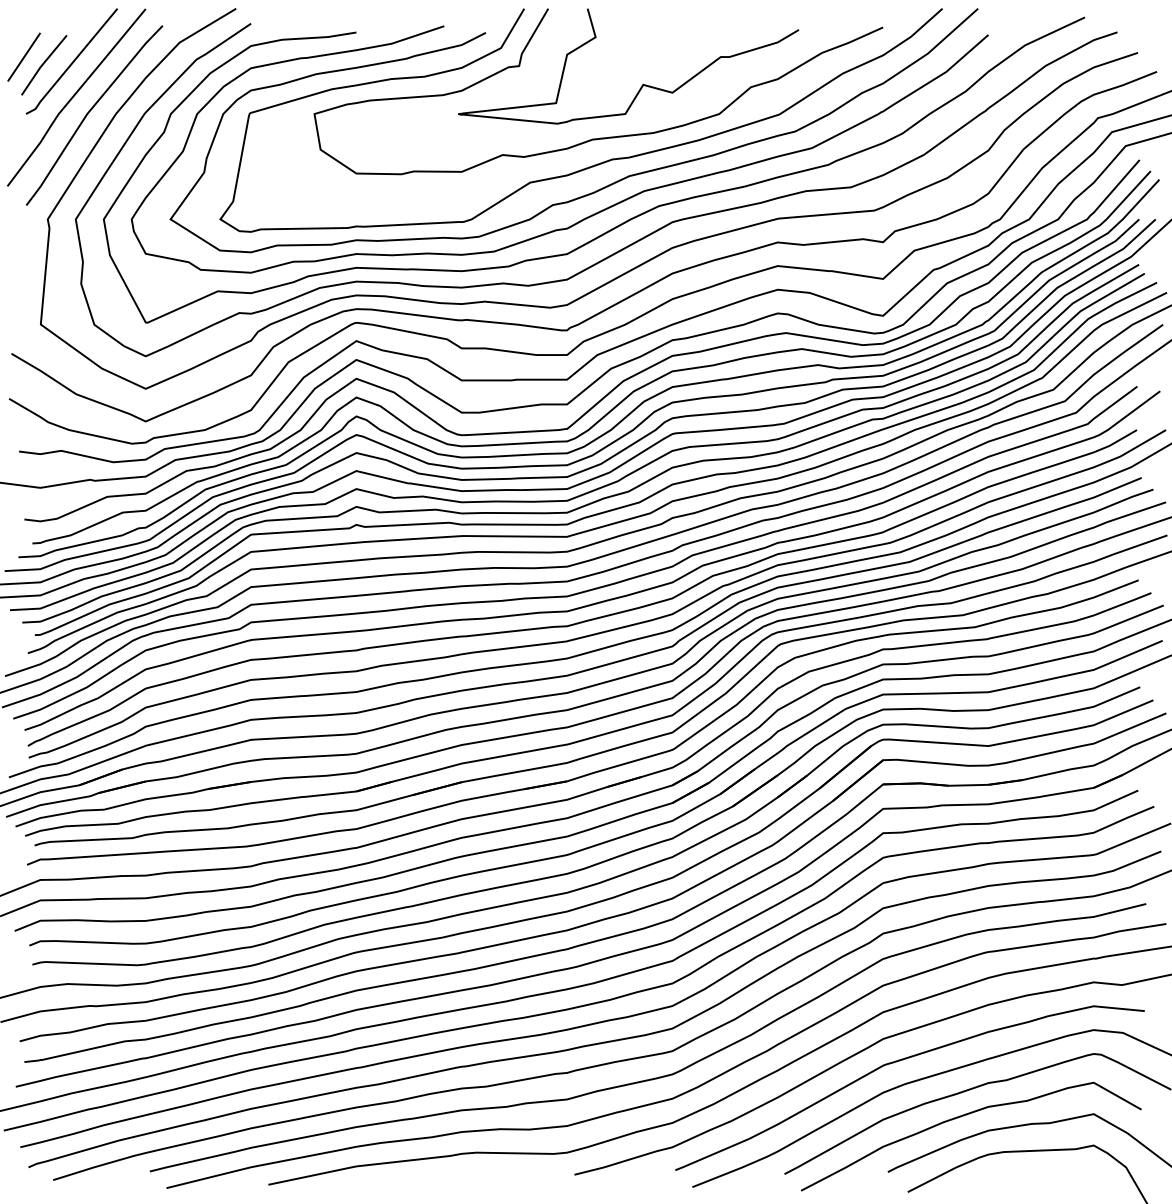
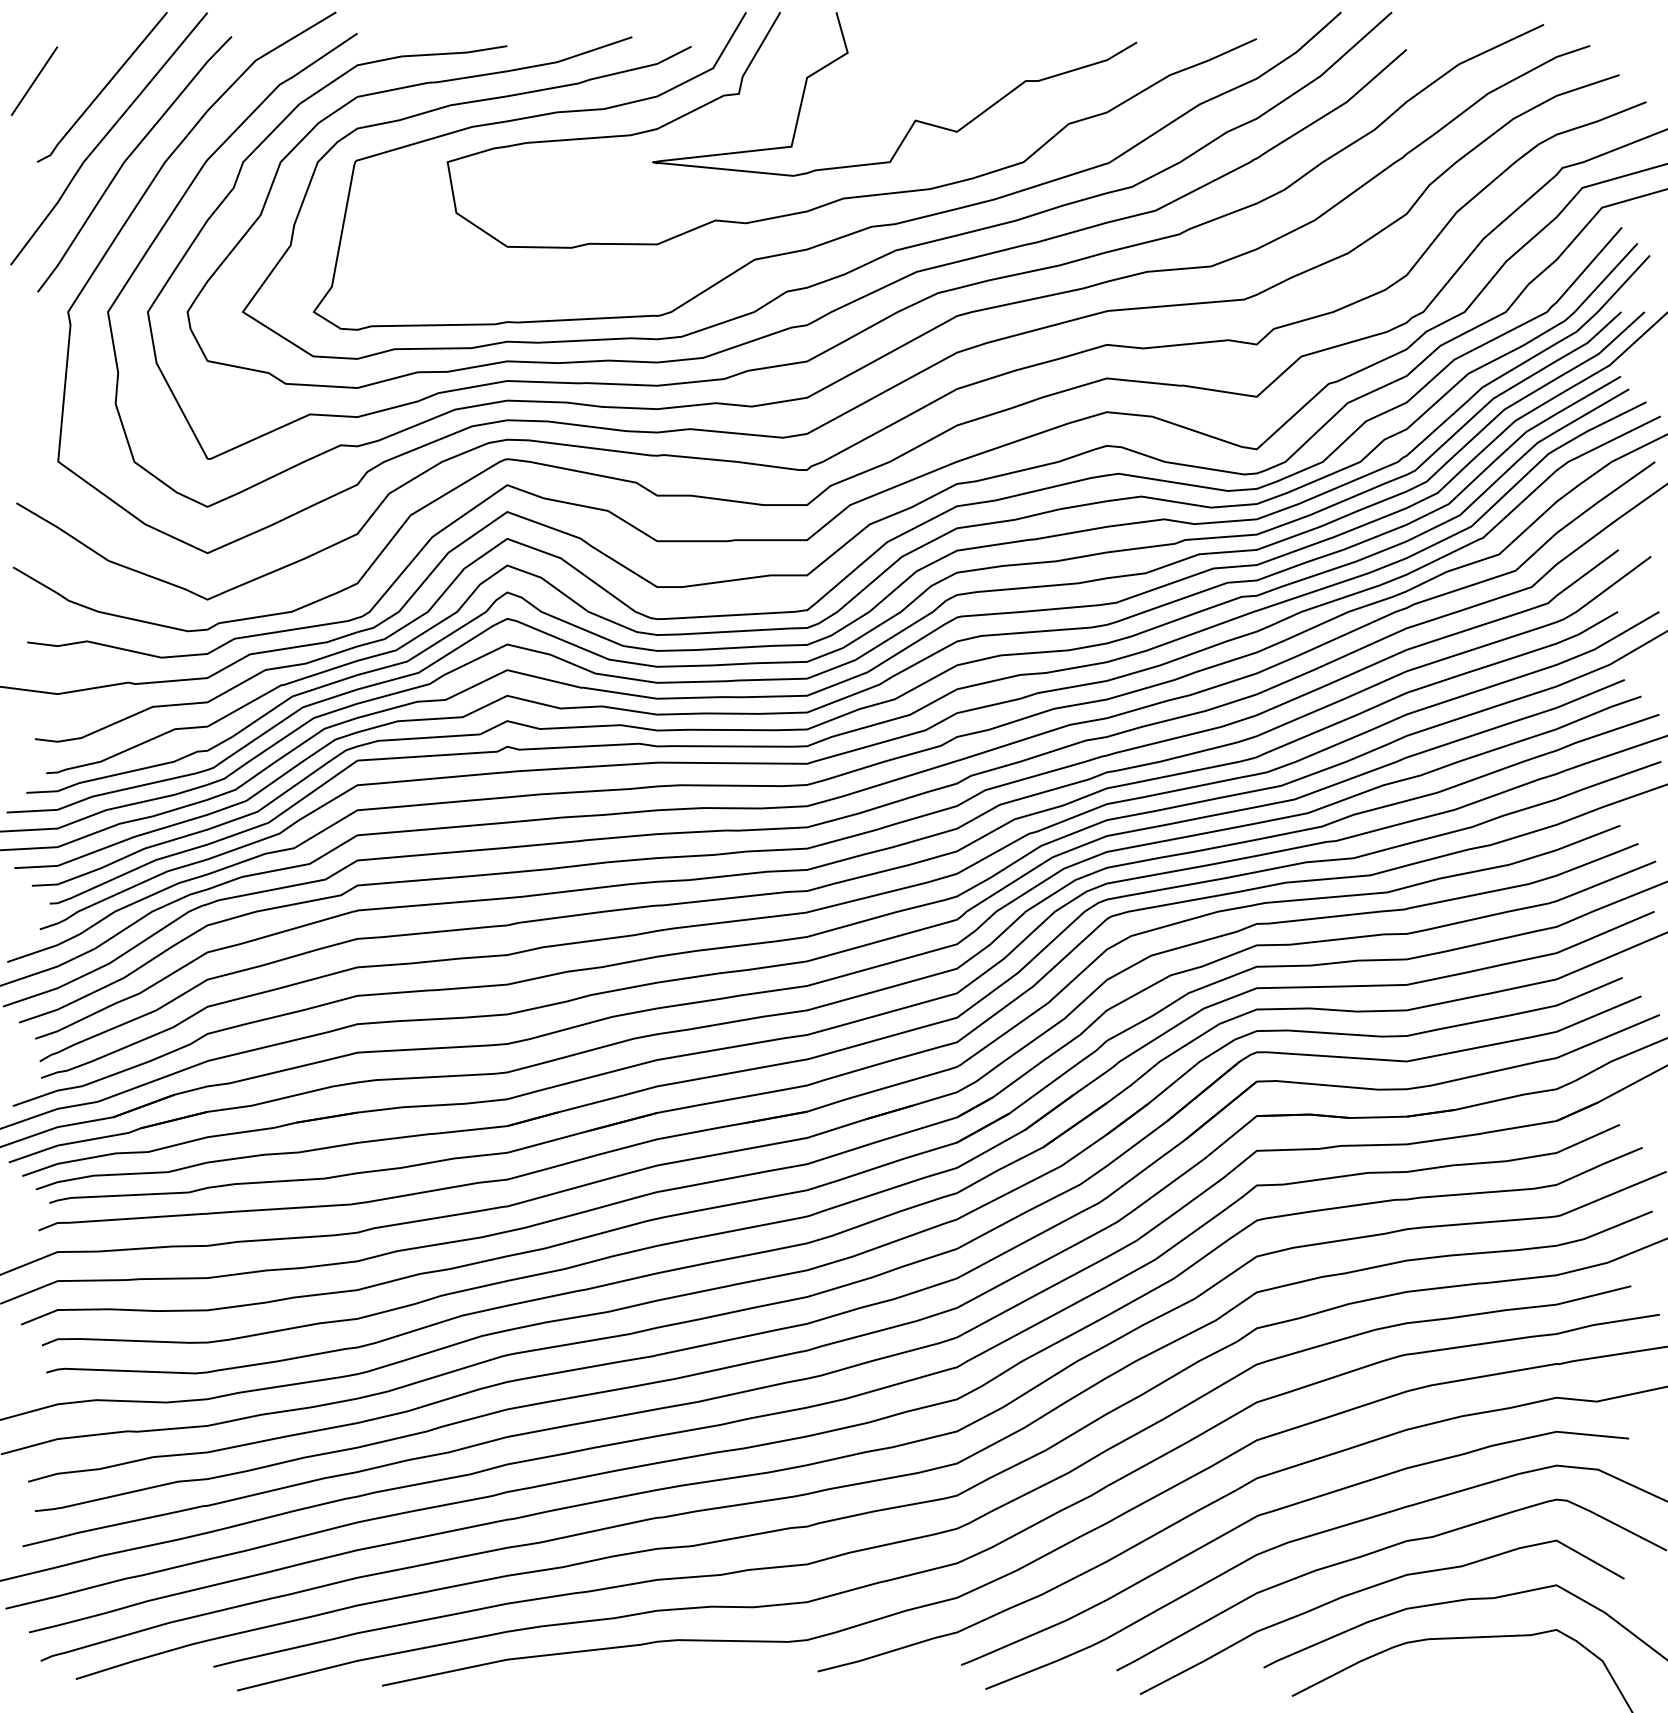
line: (44, 64) -> (63, 91), removed

